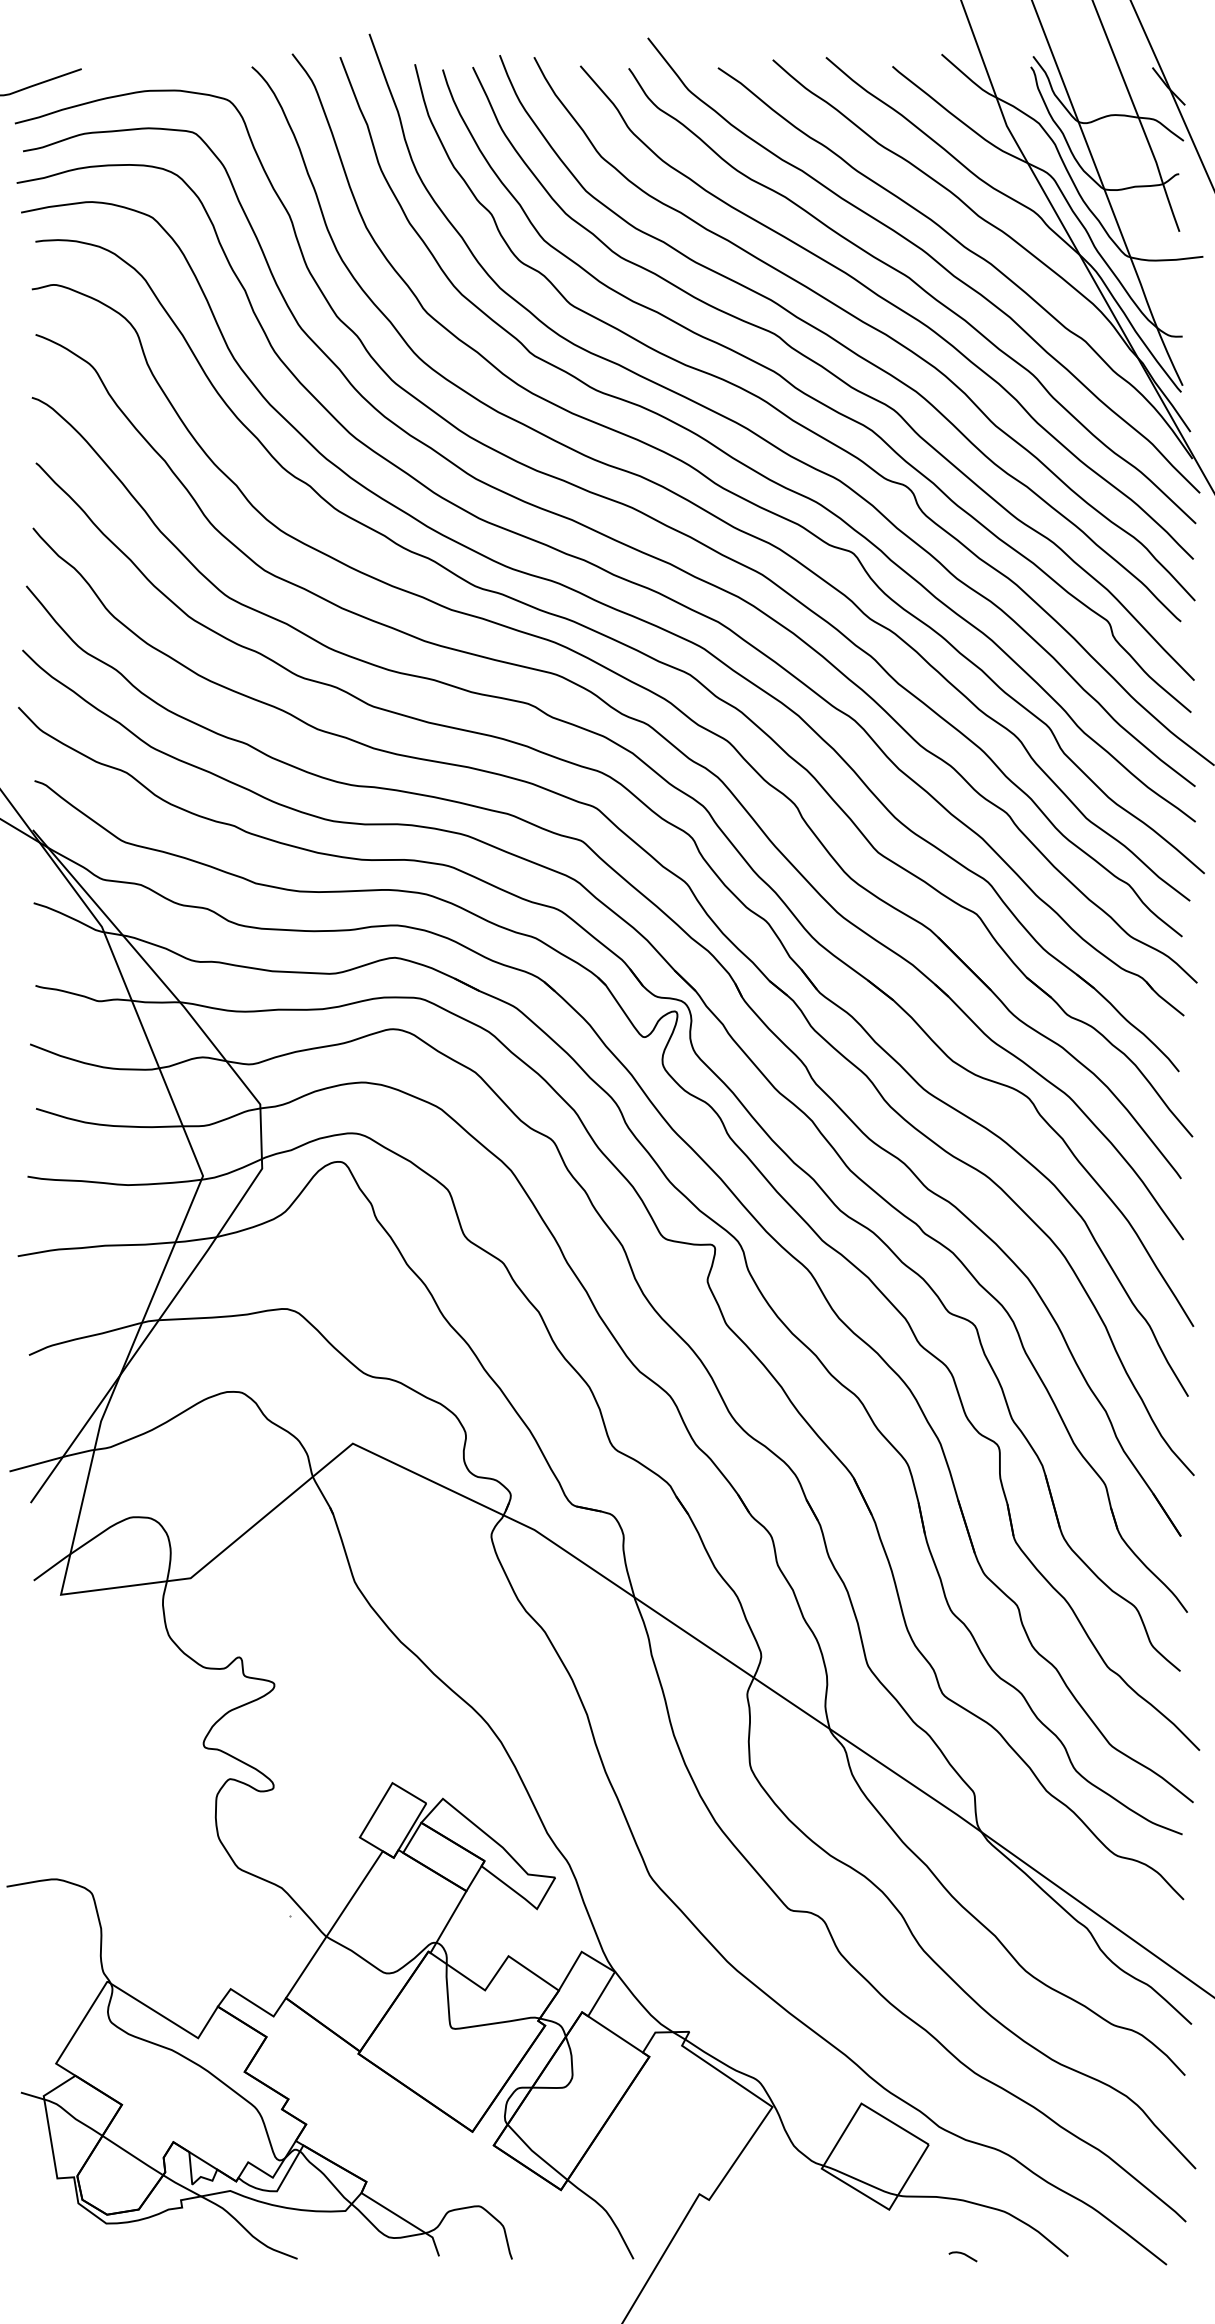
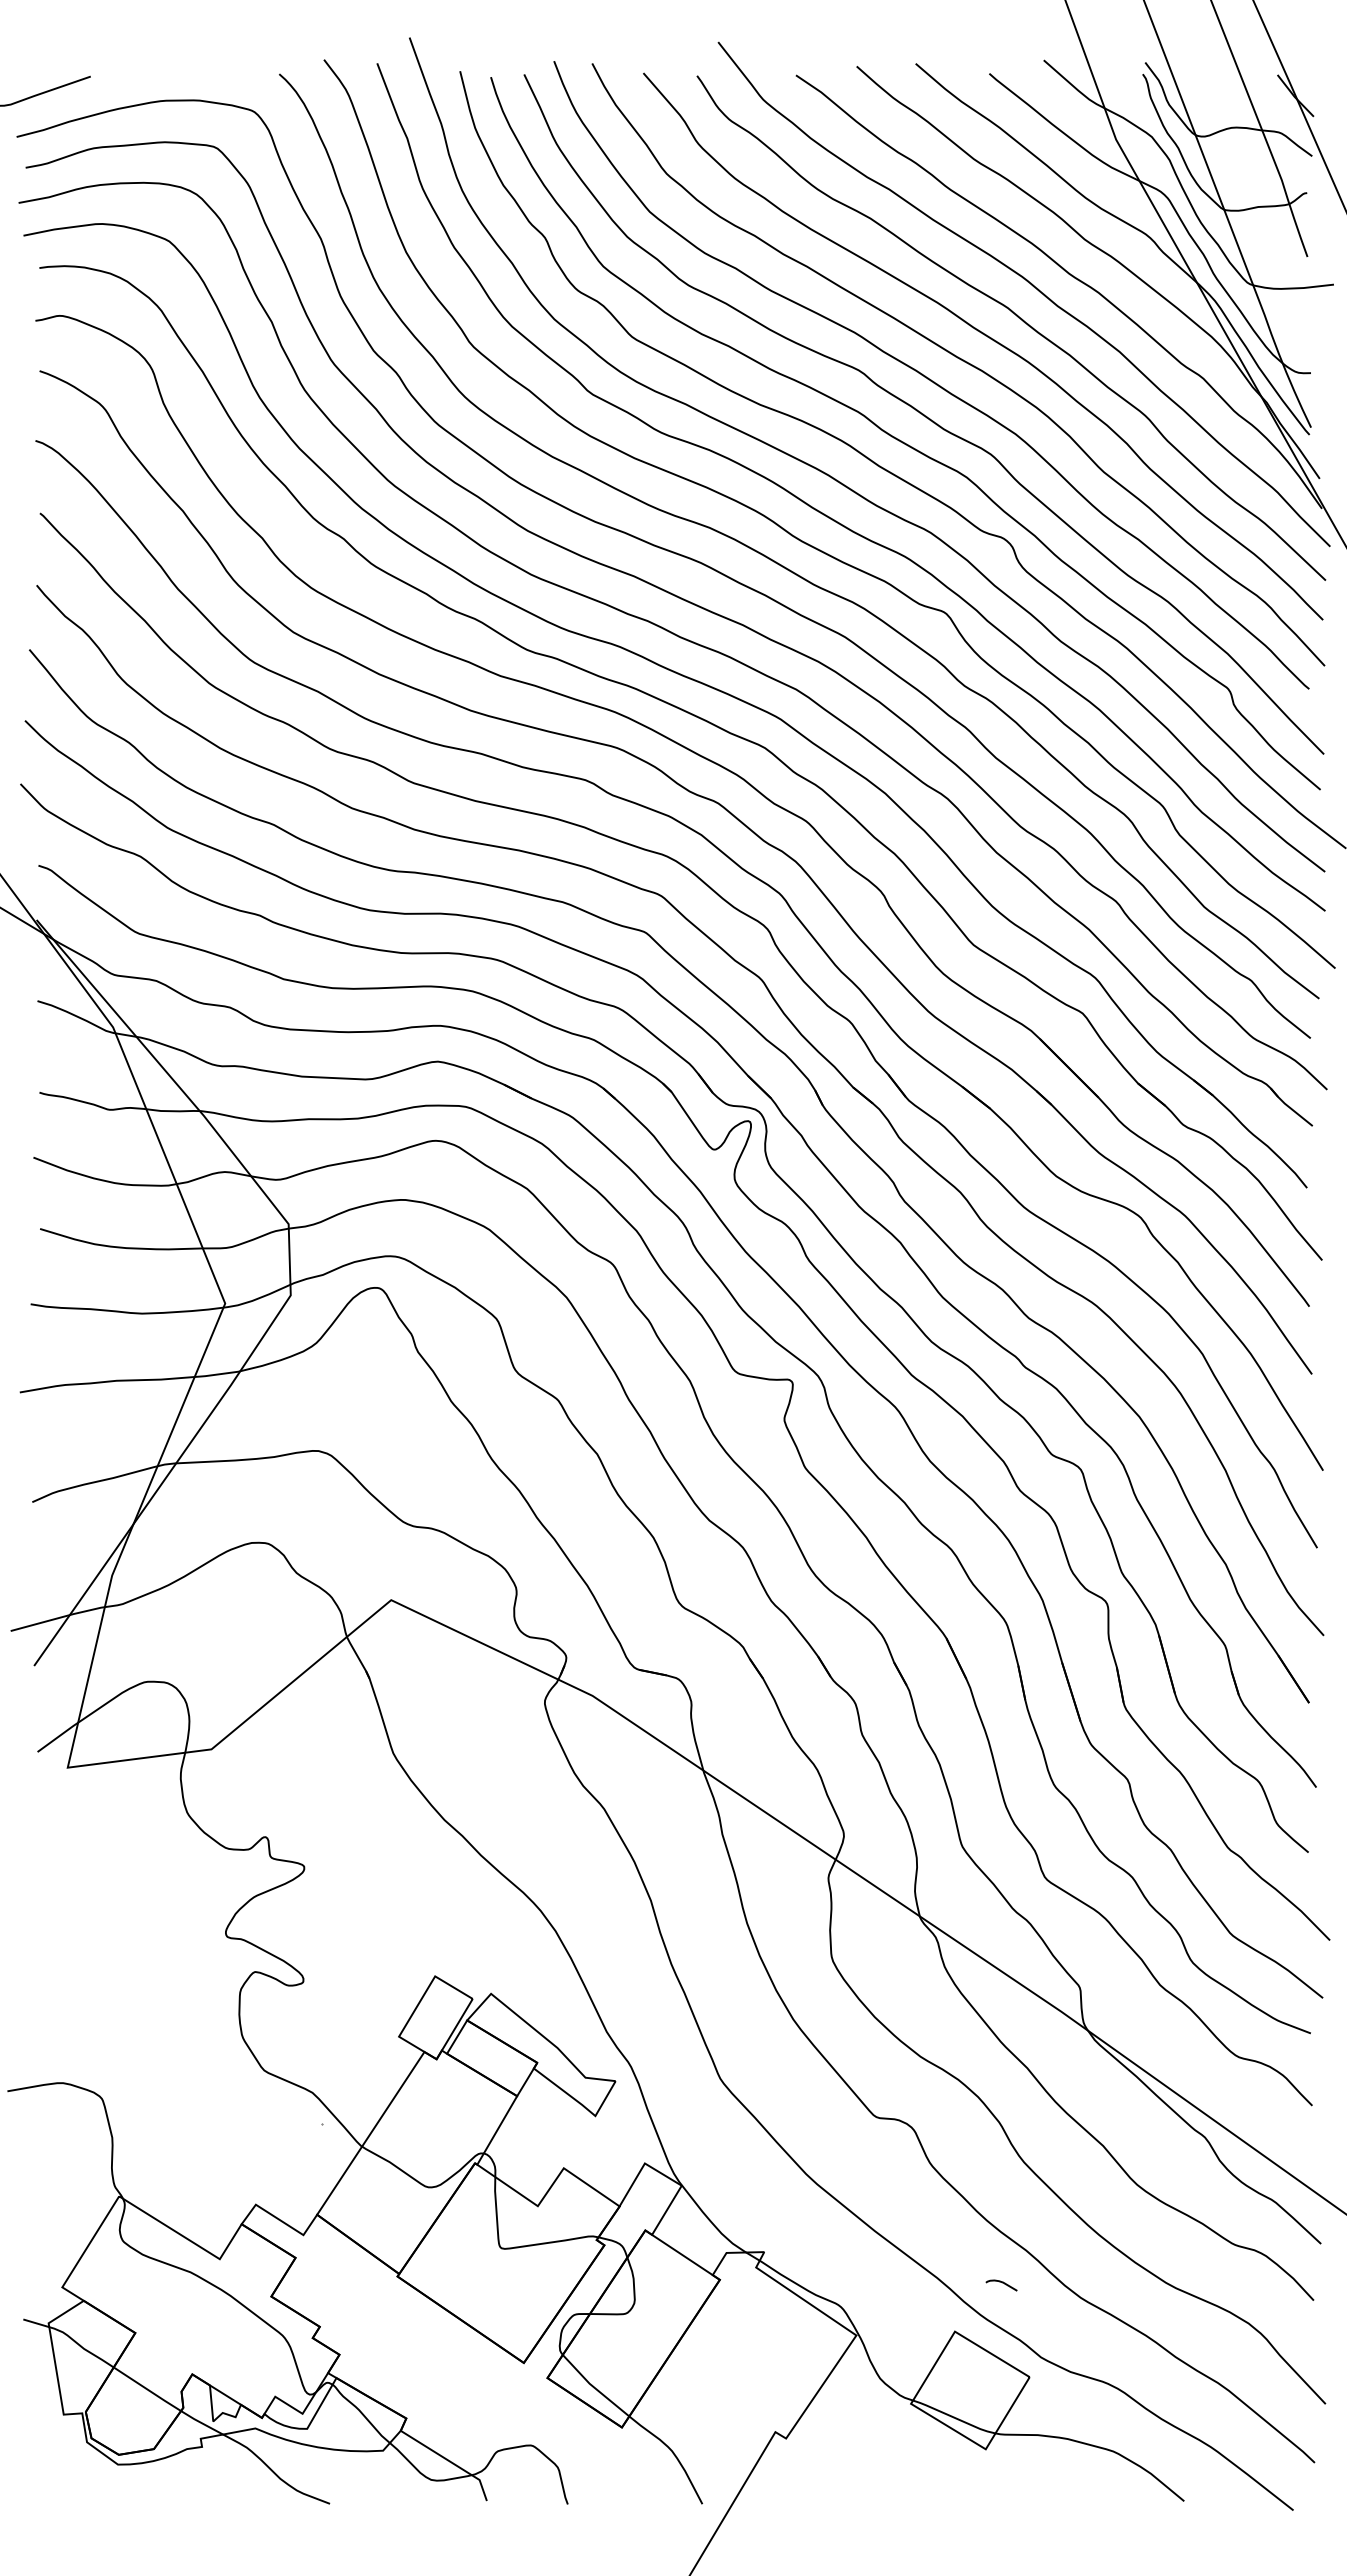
curve: (963, 2255) -> (1002, 2283), moved

